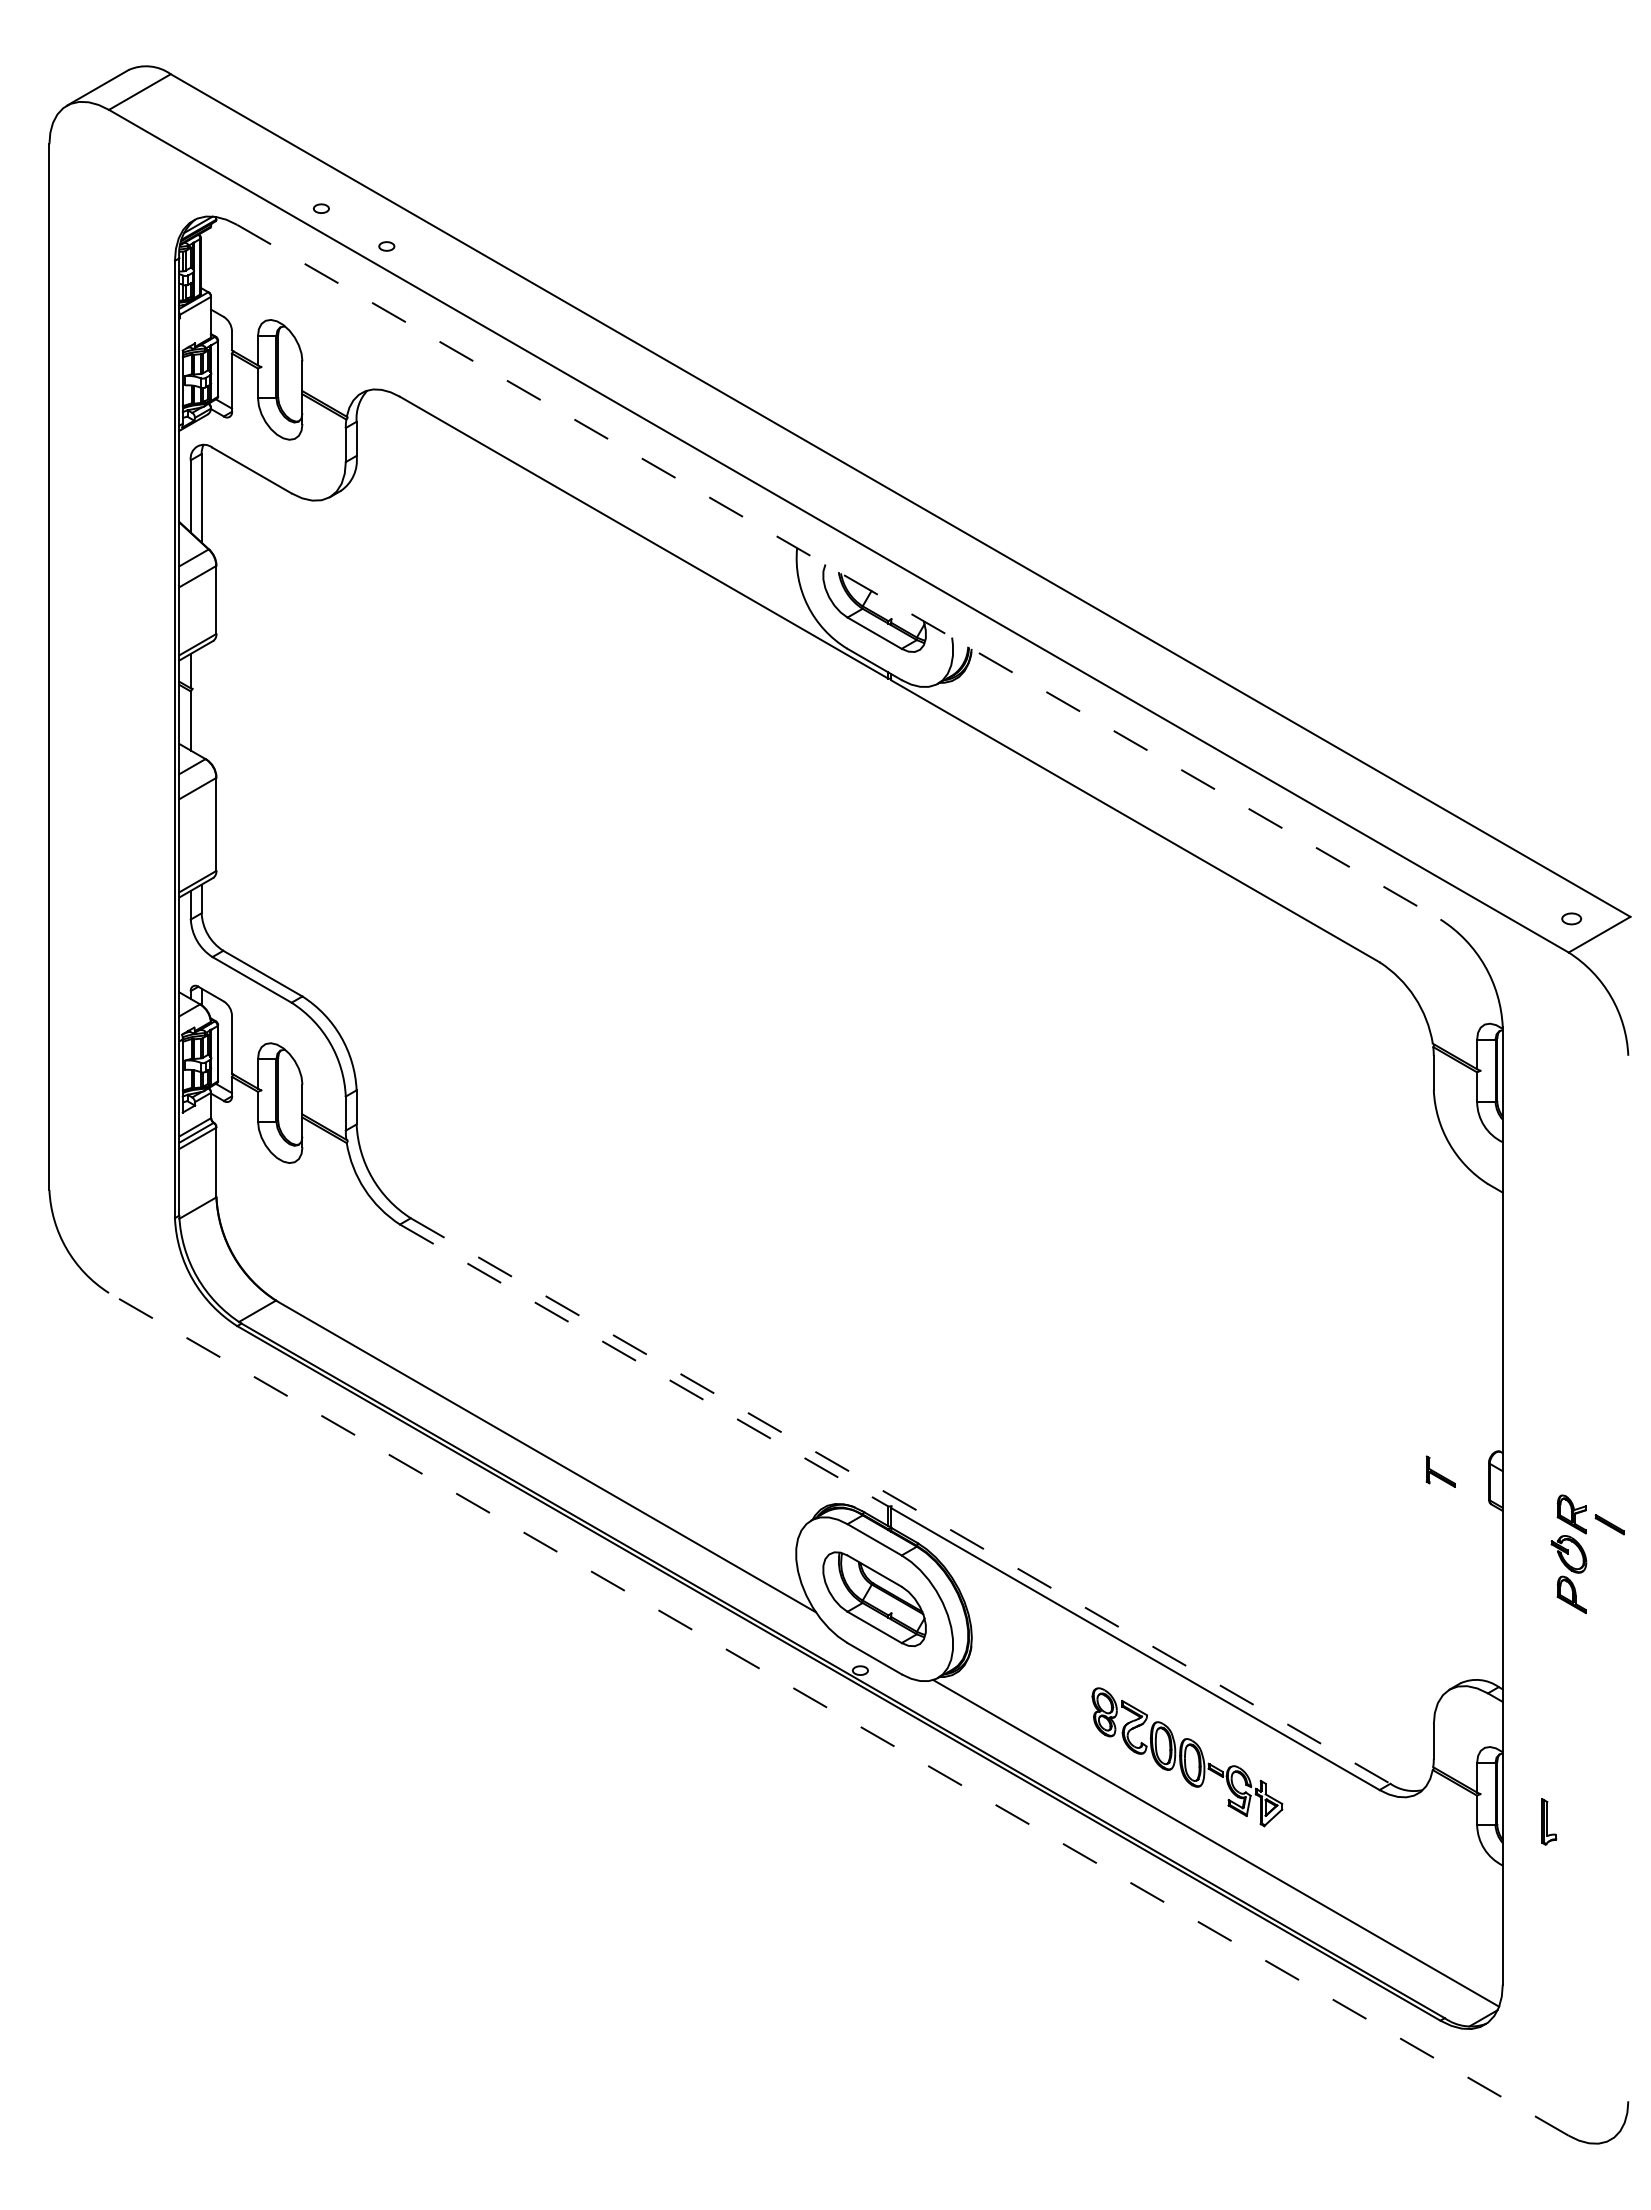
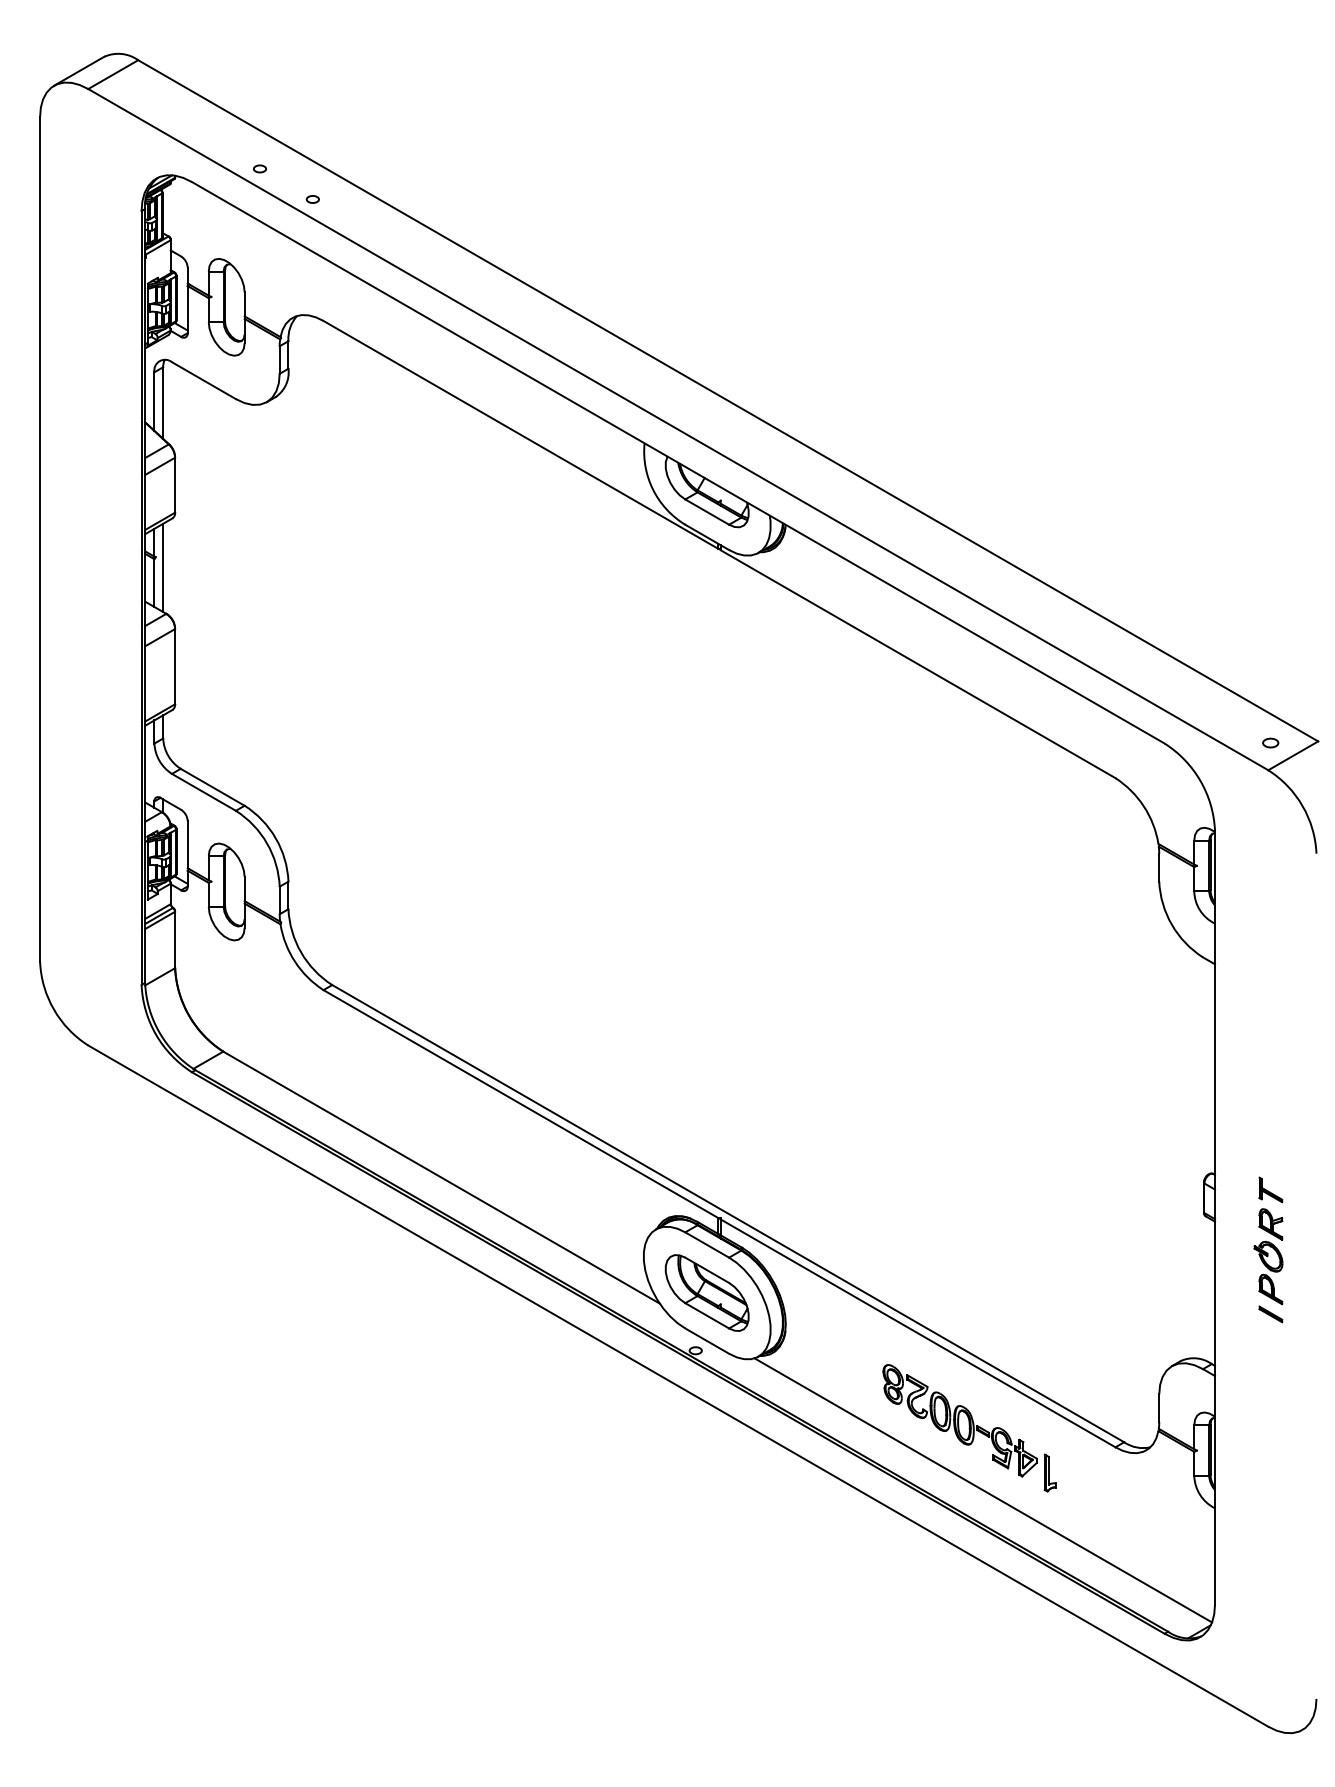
line: (838, 572) -> (678, 463), dashed -> solid
line: (201, 701) -> (163, 567), added
line: (644, 1365) -> (521, 1104), dashed -> solid
part: (1440, 1471) -> (1270, 1189), moved
line: (900, 1501) -> (728, 1214), dashed -> solid
part: (1609, 1524) -> (1270, 1314), moved
line: (838, 1714) -> (678, 1386), dashed -> solid
part: (1549, 1821) -> (1050, 1472), moved

